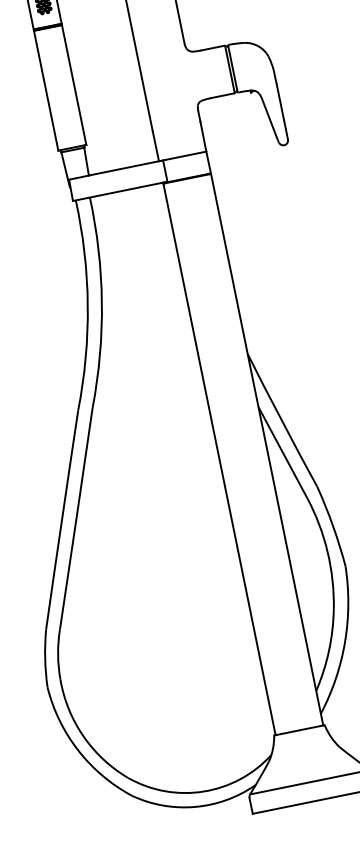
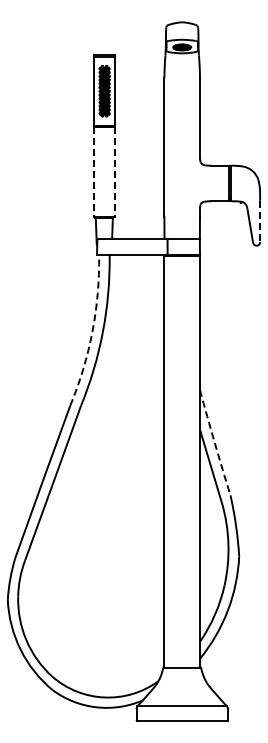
line: (73, 84) -> (114, 171), solid -> dashed
line: (45, 90) -> (93, 171), solid -> dashed
line: (282, 111) -> (260, 221), solid -> dashed
arc: (87, 304) -> (92, 331), solid -> dashed
arc: (281, 420) -> (214, 442), solid -> dashed

